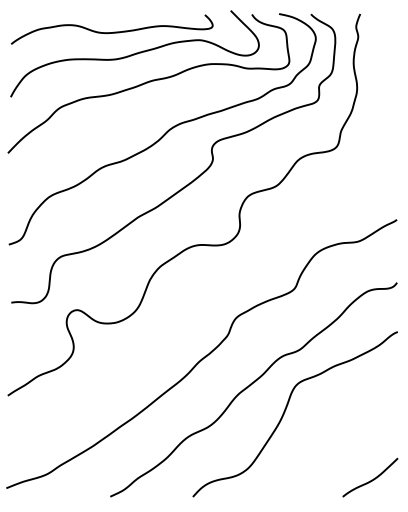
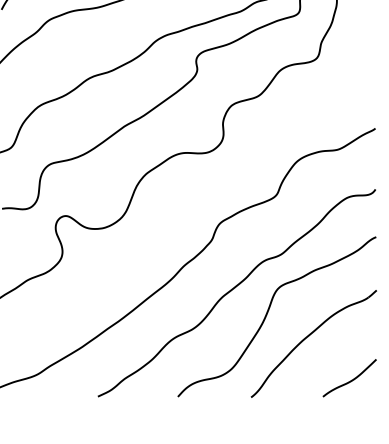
part: (327, 435) -> (308, 337), added

